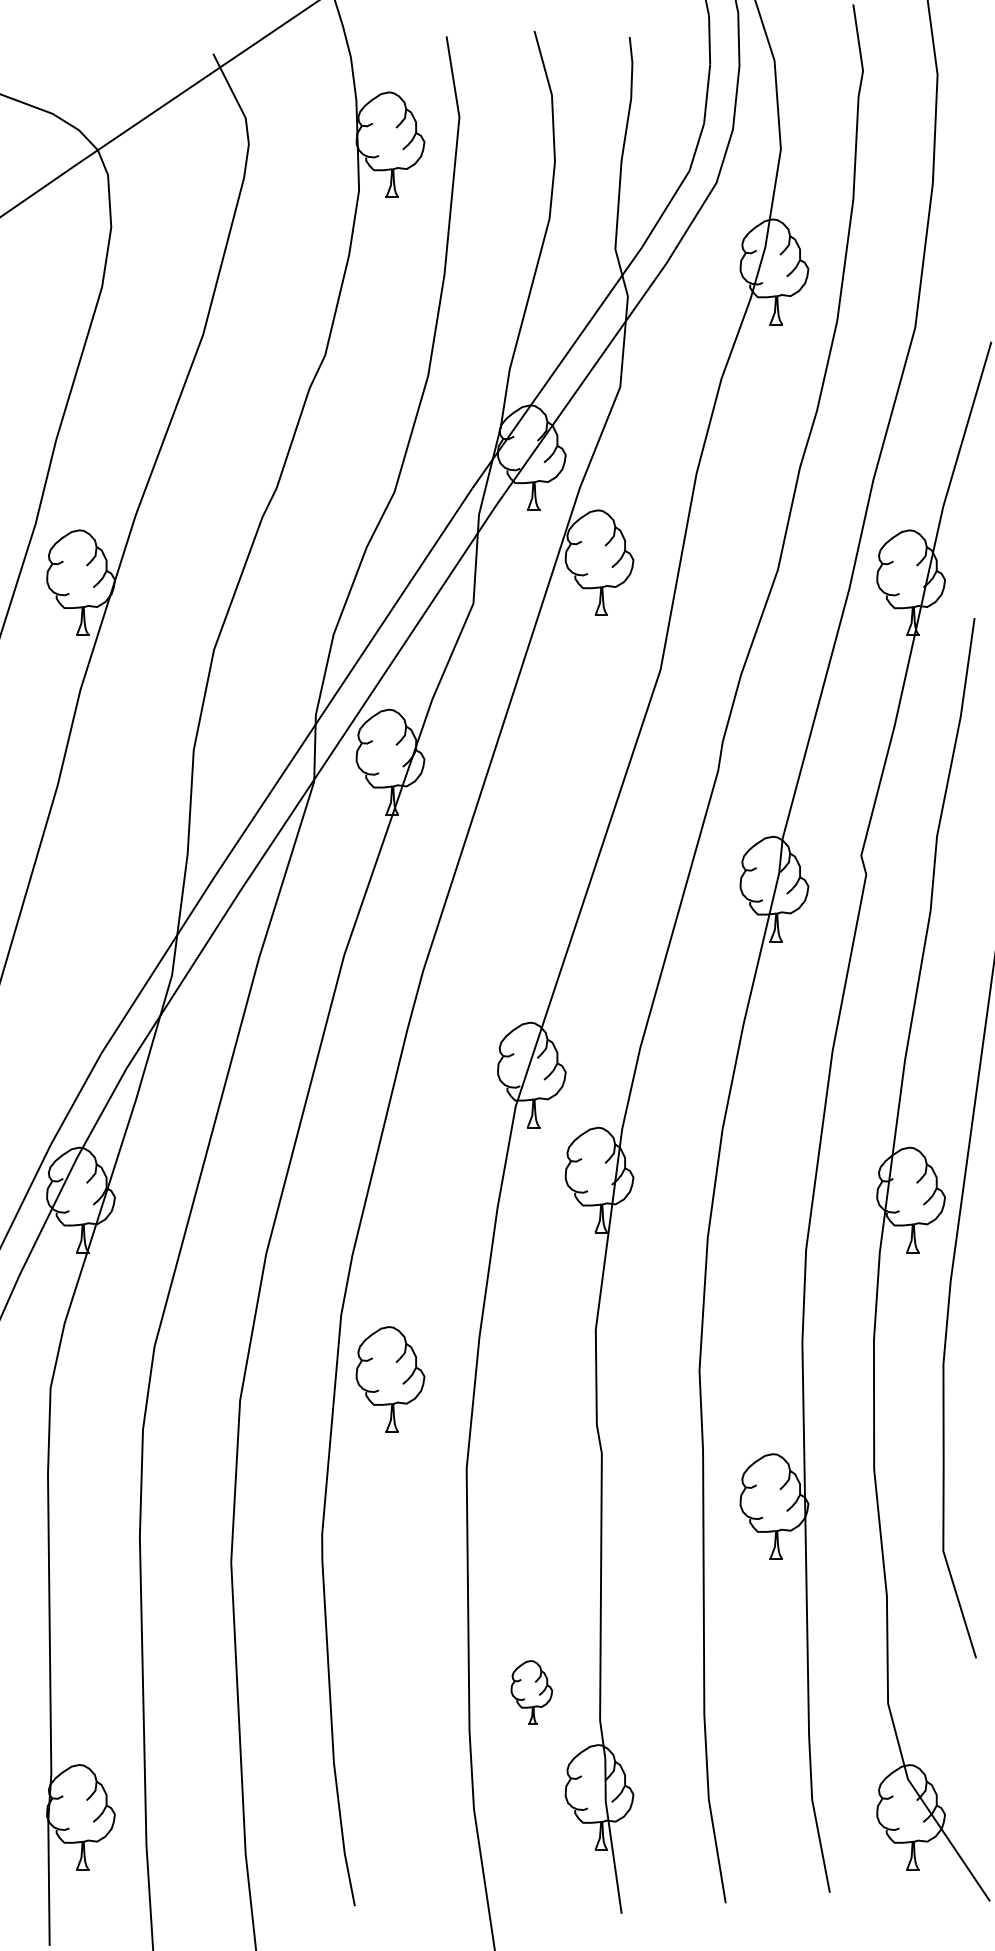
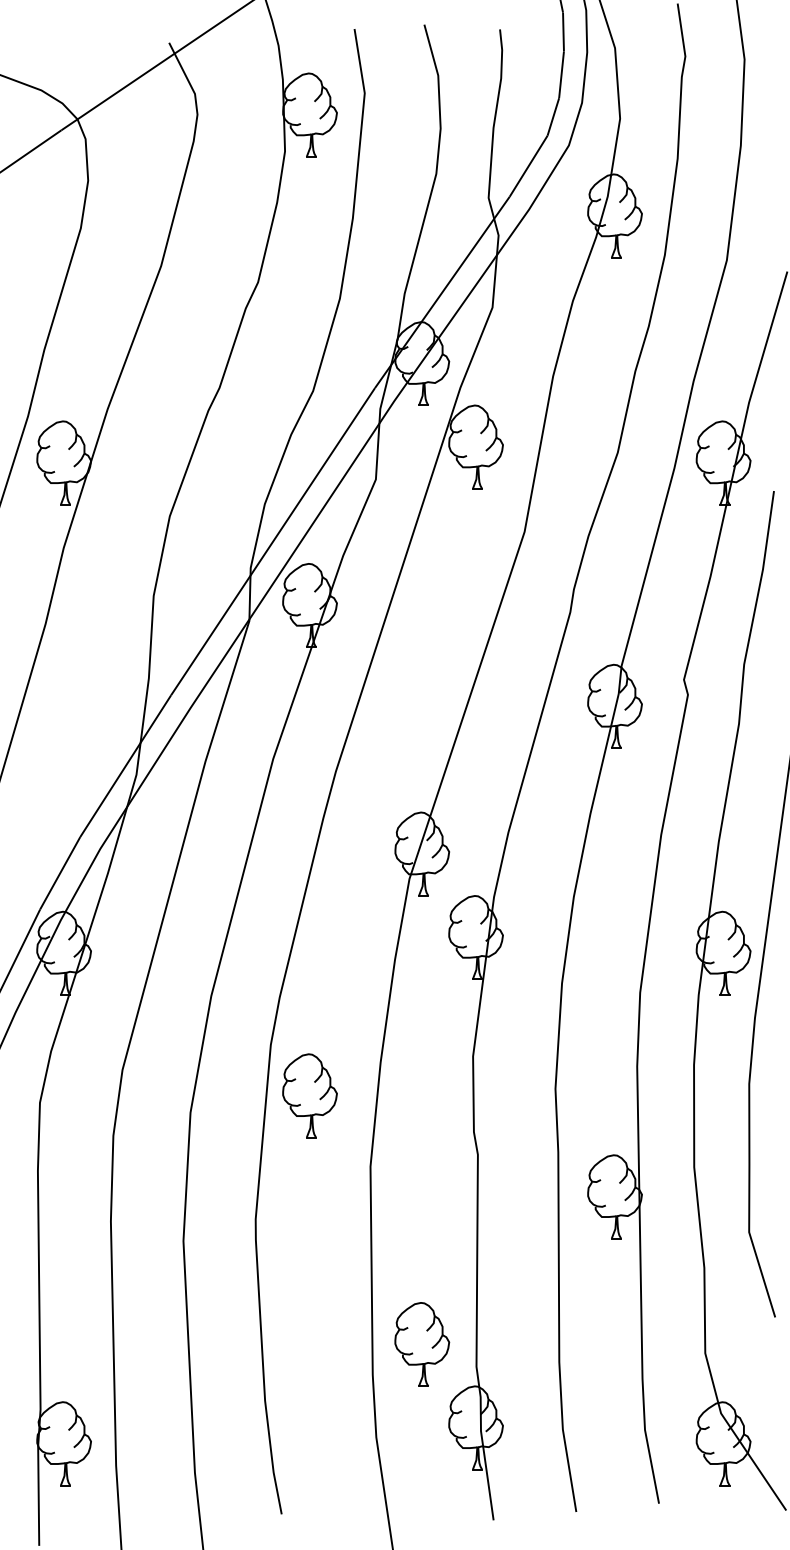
part: (531, 1692) -> (422, 1344), size x1.67

